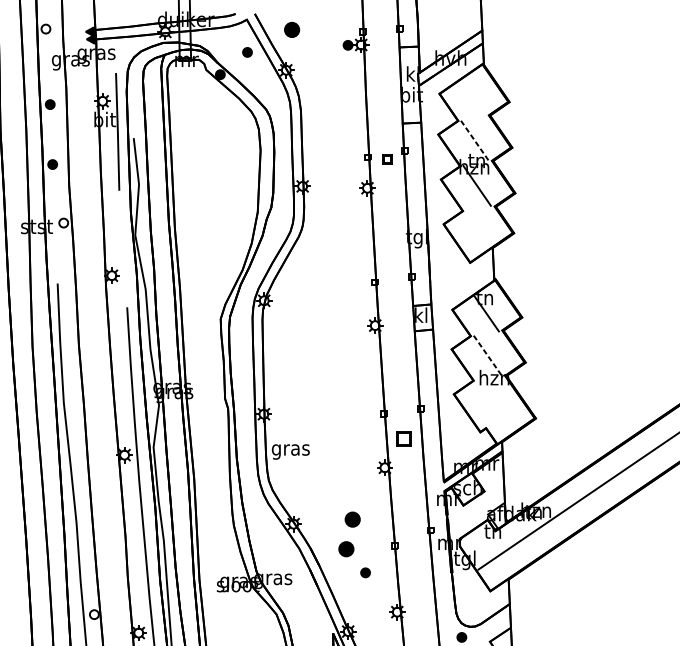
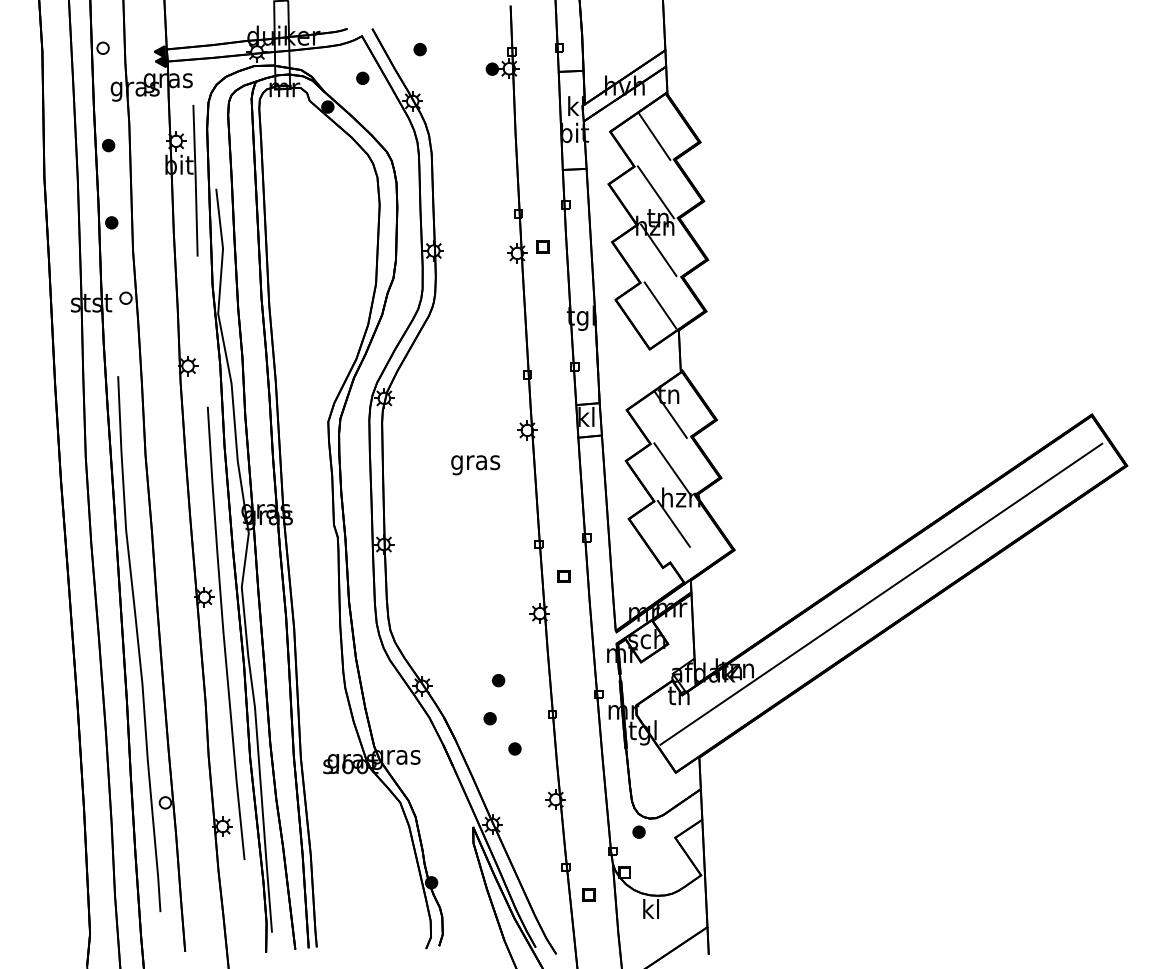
part: (291, 30) -> (419, 49), size x0.62
line: (473, 97) -> (654, 136), added
line: (474, 141) -> (655, 192), dashed -> solid
part: (386, 158) -> (542, 246), moved
line: (478, 228) -> (660, 305), added
line: (487, 355) -> (672, 469), dashed -> solid
line: (488, 397) -> (673, 523), added
part: (403, 438) -> (563, 576), size x0.62
text: (290, 452) -> (475, 465), moved
part: (352, 519) -> (498, 680), size x0.62
part: (345, 549) -> (489, 718), size x0.62

